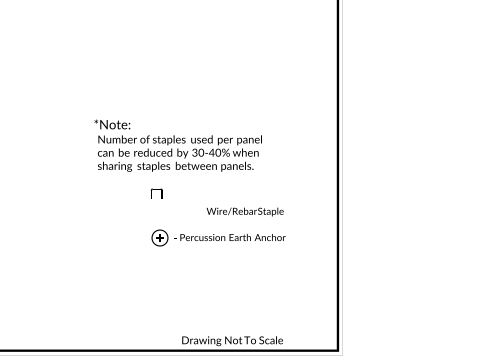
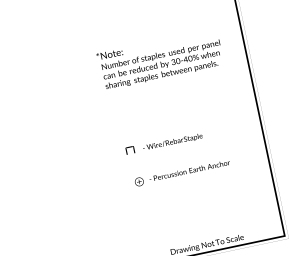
text: (177, 145) -> (159, 59), moved
text: (244, 211) -> (174, 141), moved
part: (159, 238) -> (139, 182), size x0.71

